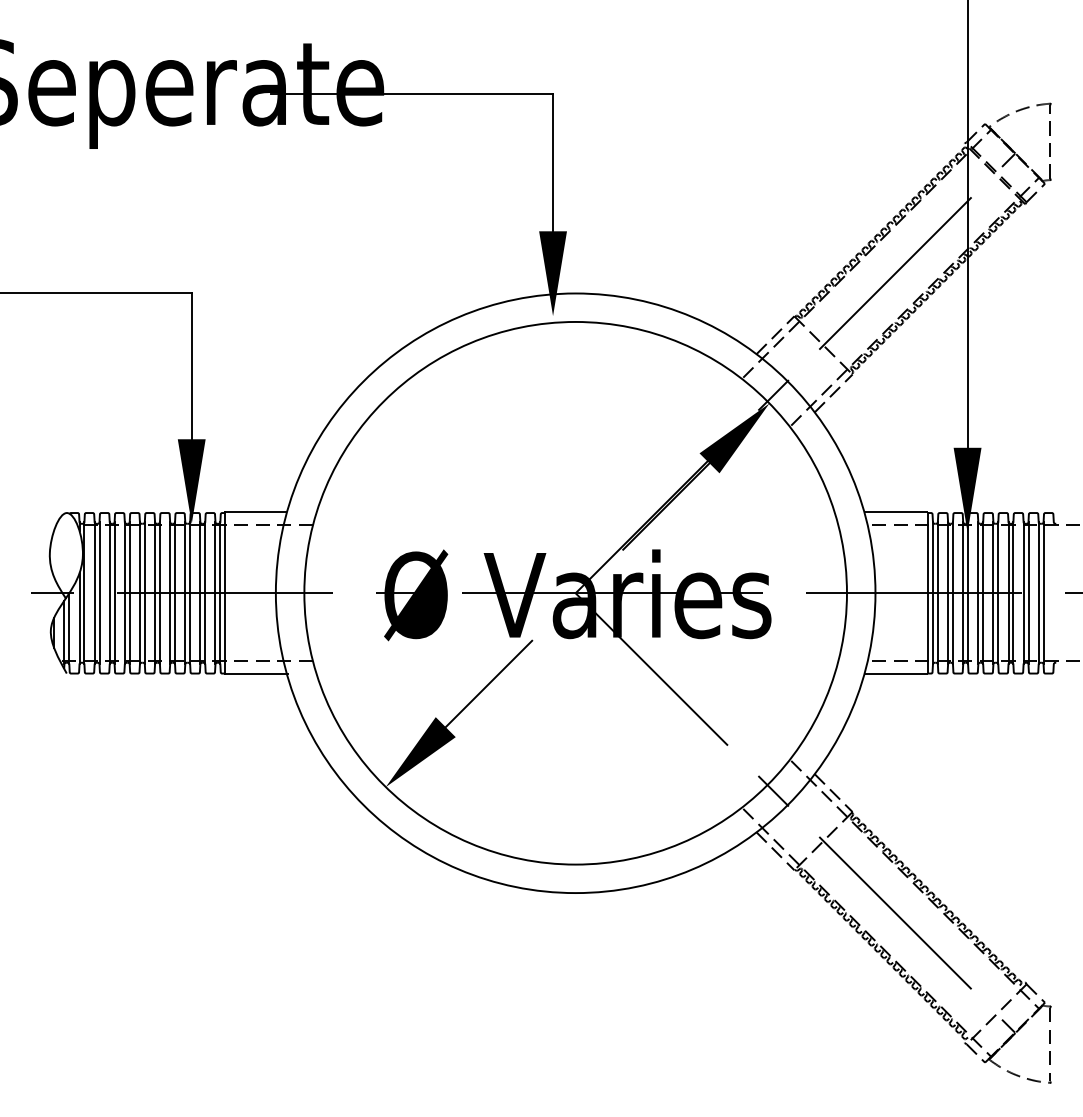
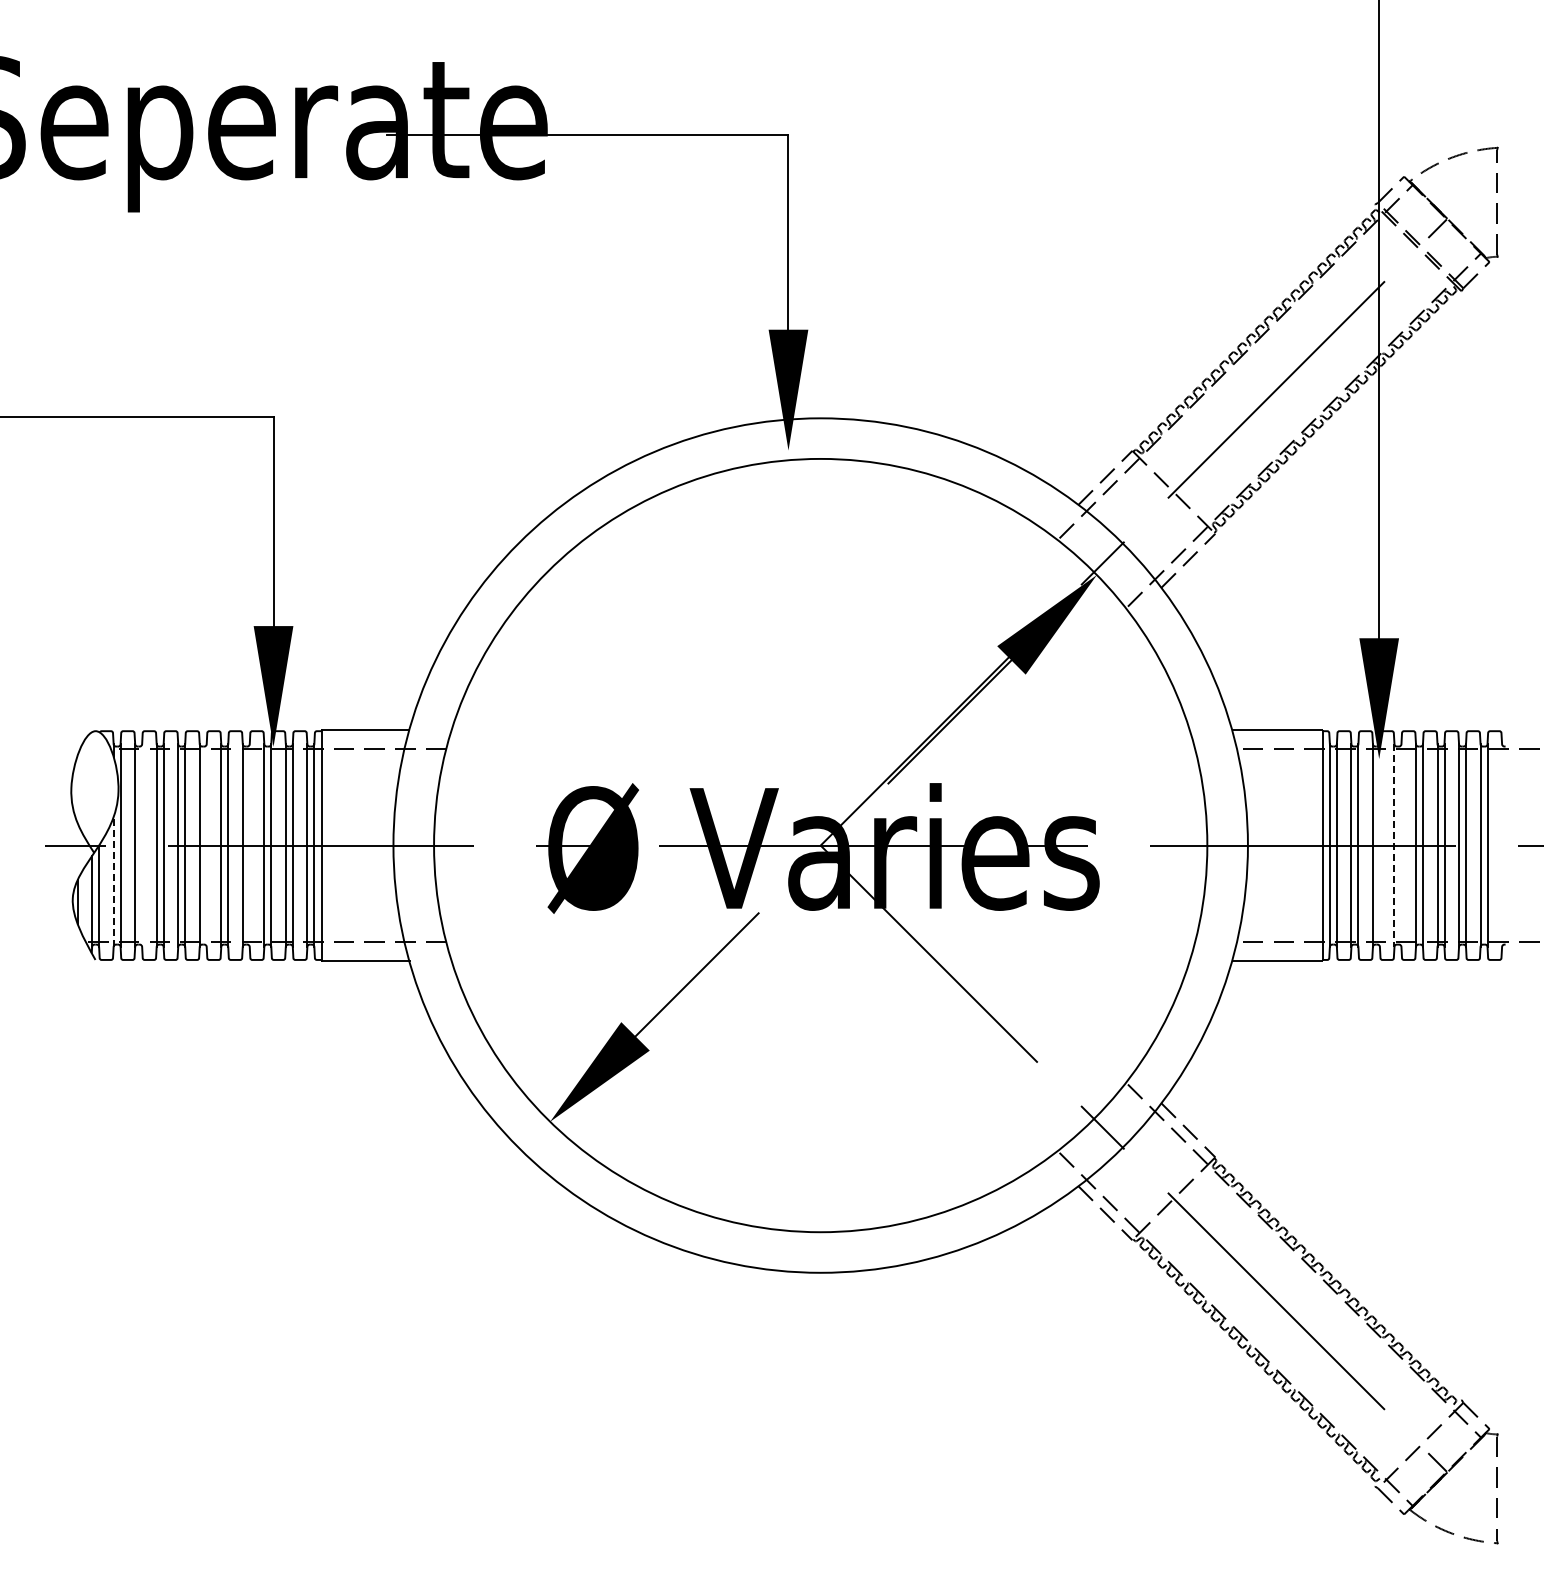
line: (99, 593) -> (142, 845), removed
line: (144, 593) -> (206, 845), removed
line: (174, 593) -> (249, 845), removed
line: (967, 593) -> (1379, 845), removed
line: (978, 593) -> (1394, 846), solid -> dashed
line: (983, 593) -> (1401, 845), removed
line: (79, 618) -> (113, 881), solid -> dashed

